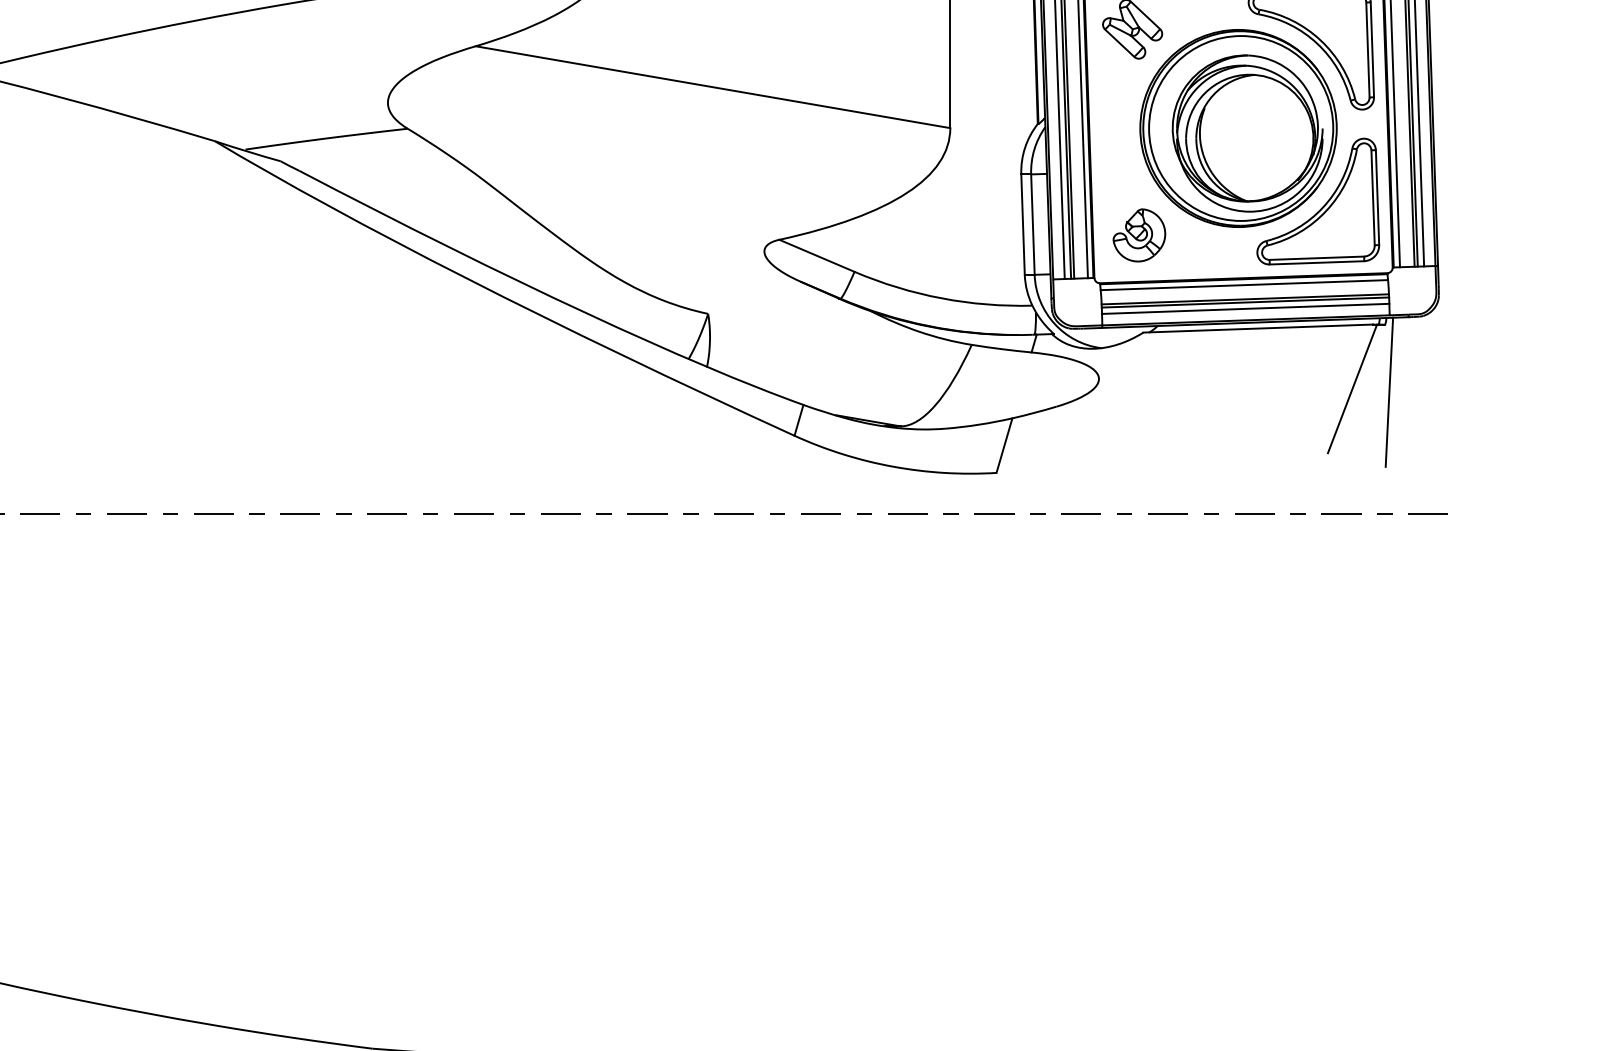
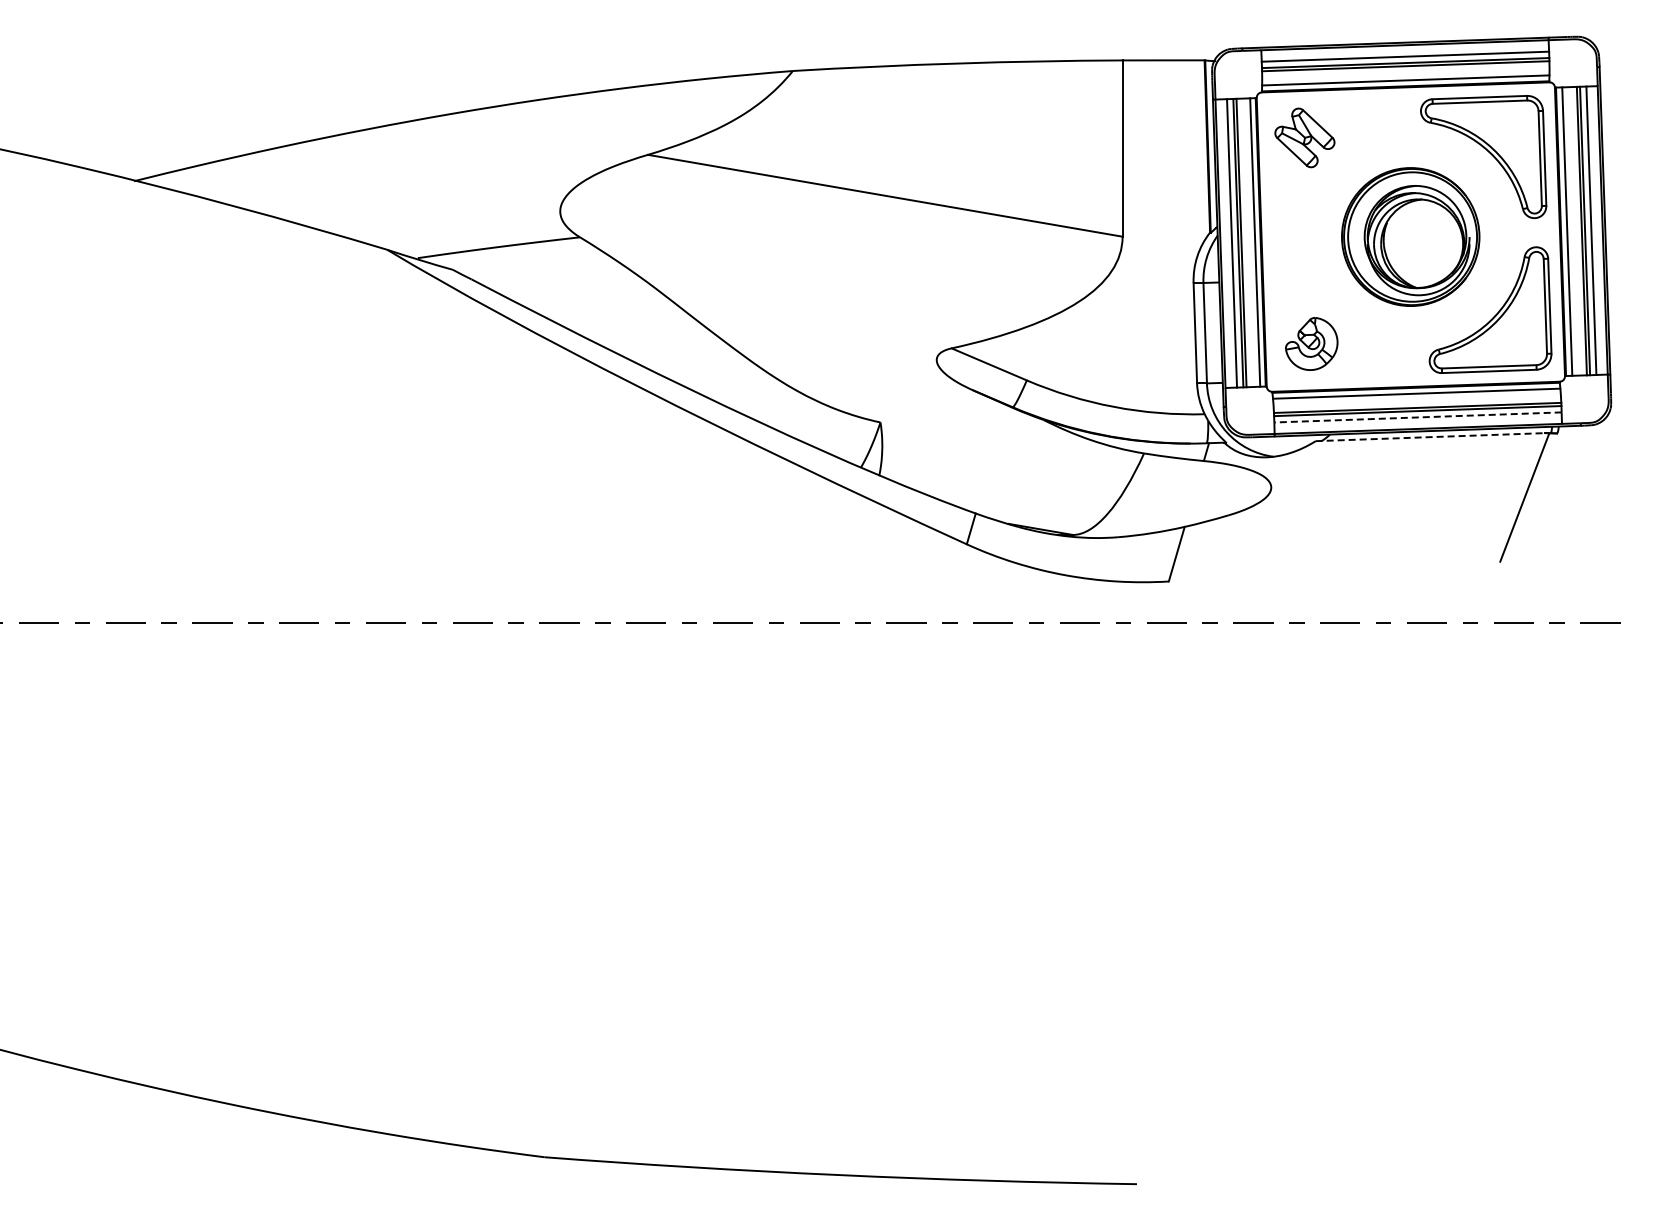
part: (1238, 127) -> (1410, 236), size x0.7
line: (1246, 308) -> (1418, 417), solid -> dashed
line: (1258, 328) -> (1430, 437), solid -> dashed
line: (1389, 391) -> (1561, 500), removed

